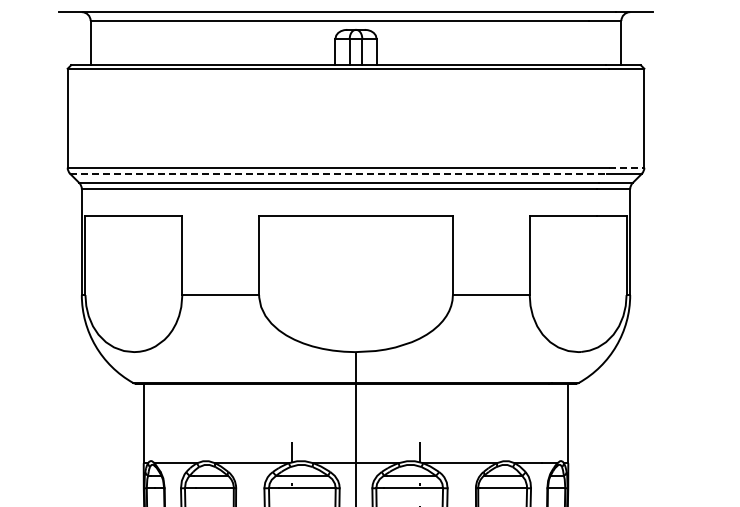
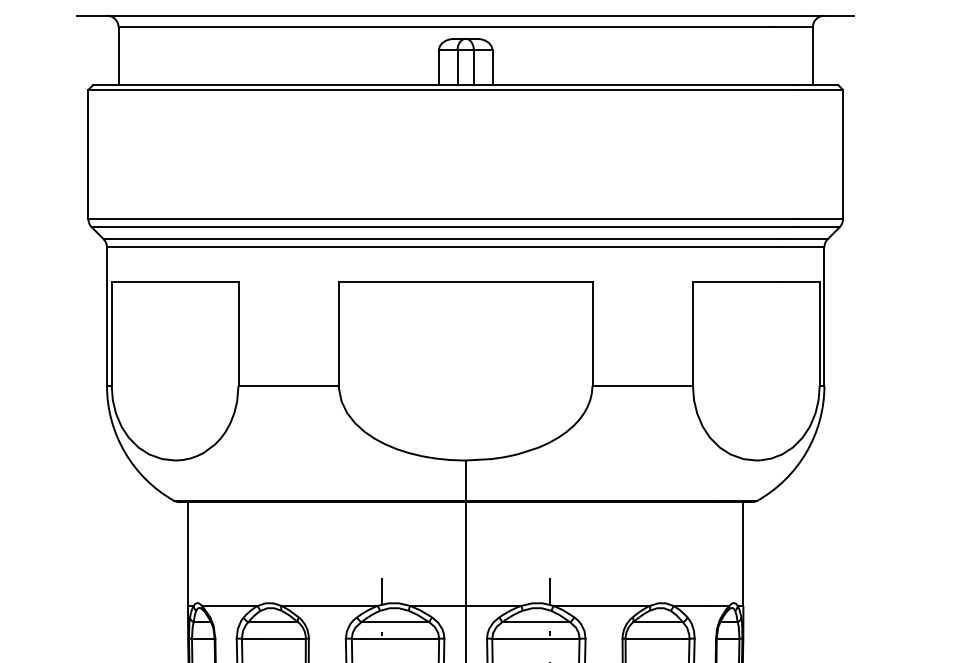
line: (626, 167) -> (819, 218), dashed -> solid
line: (339, 173) -> (444, 226), dashed -> solid

